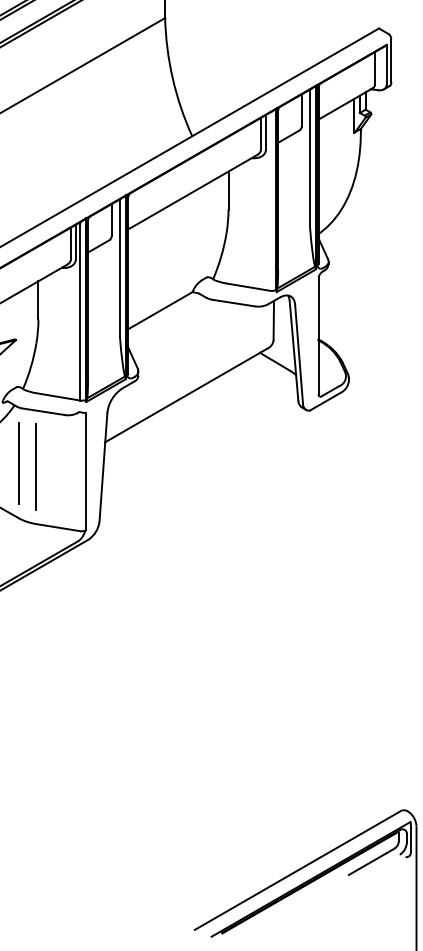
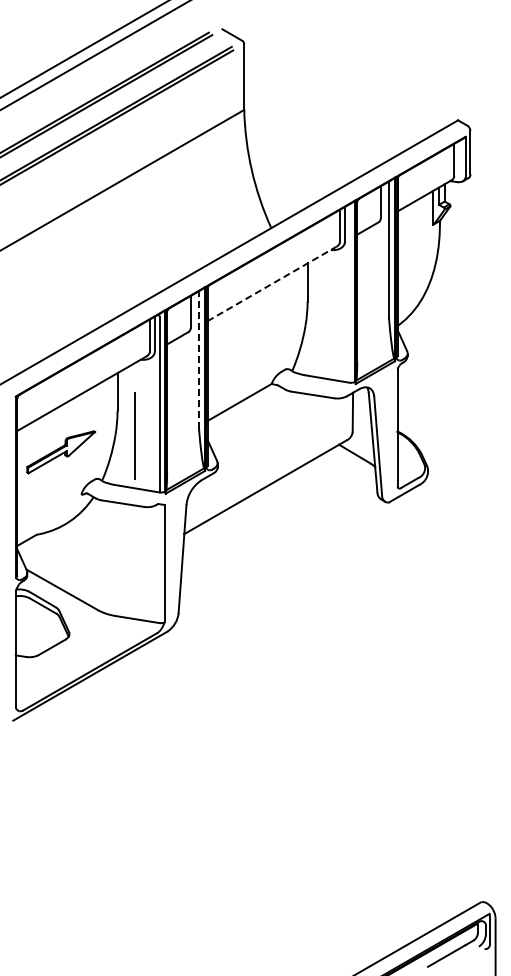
line: (193, 191) -> (272, 283), solid -> dashed
line: (120, 269) -> (199, 361), solid -> dashed
line: (18, 463) -> (97, 555), removed
line: (35, 466) -> (134, 435), moved

